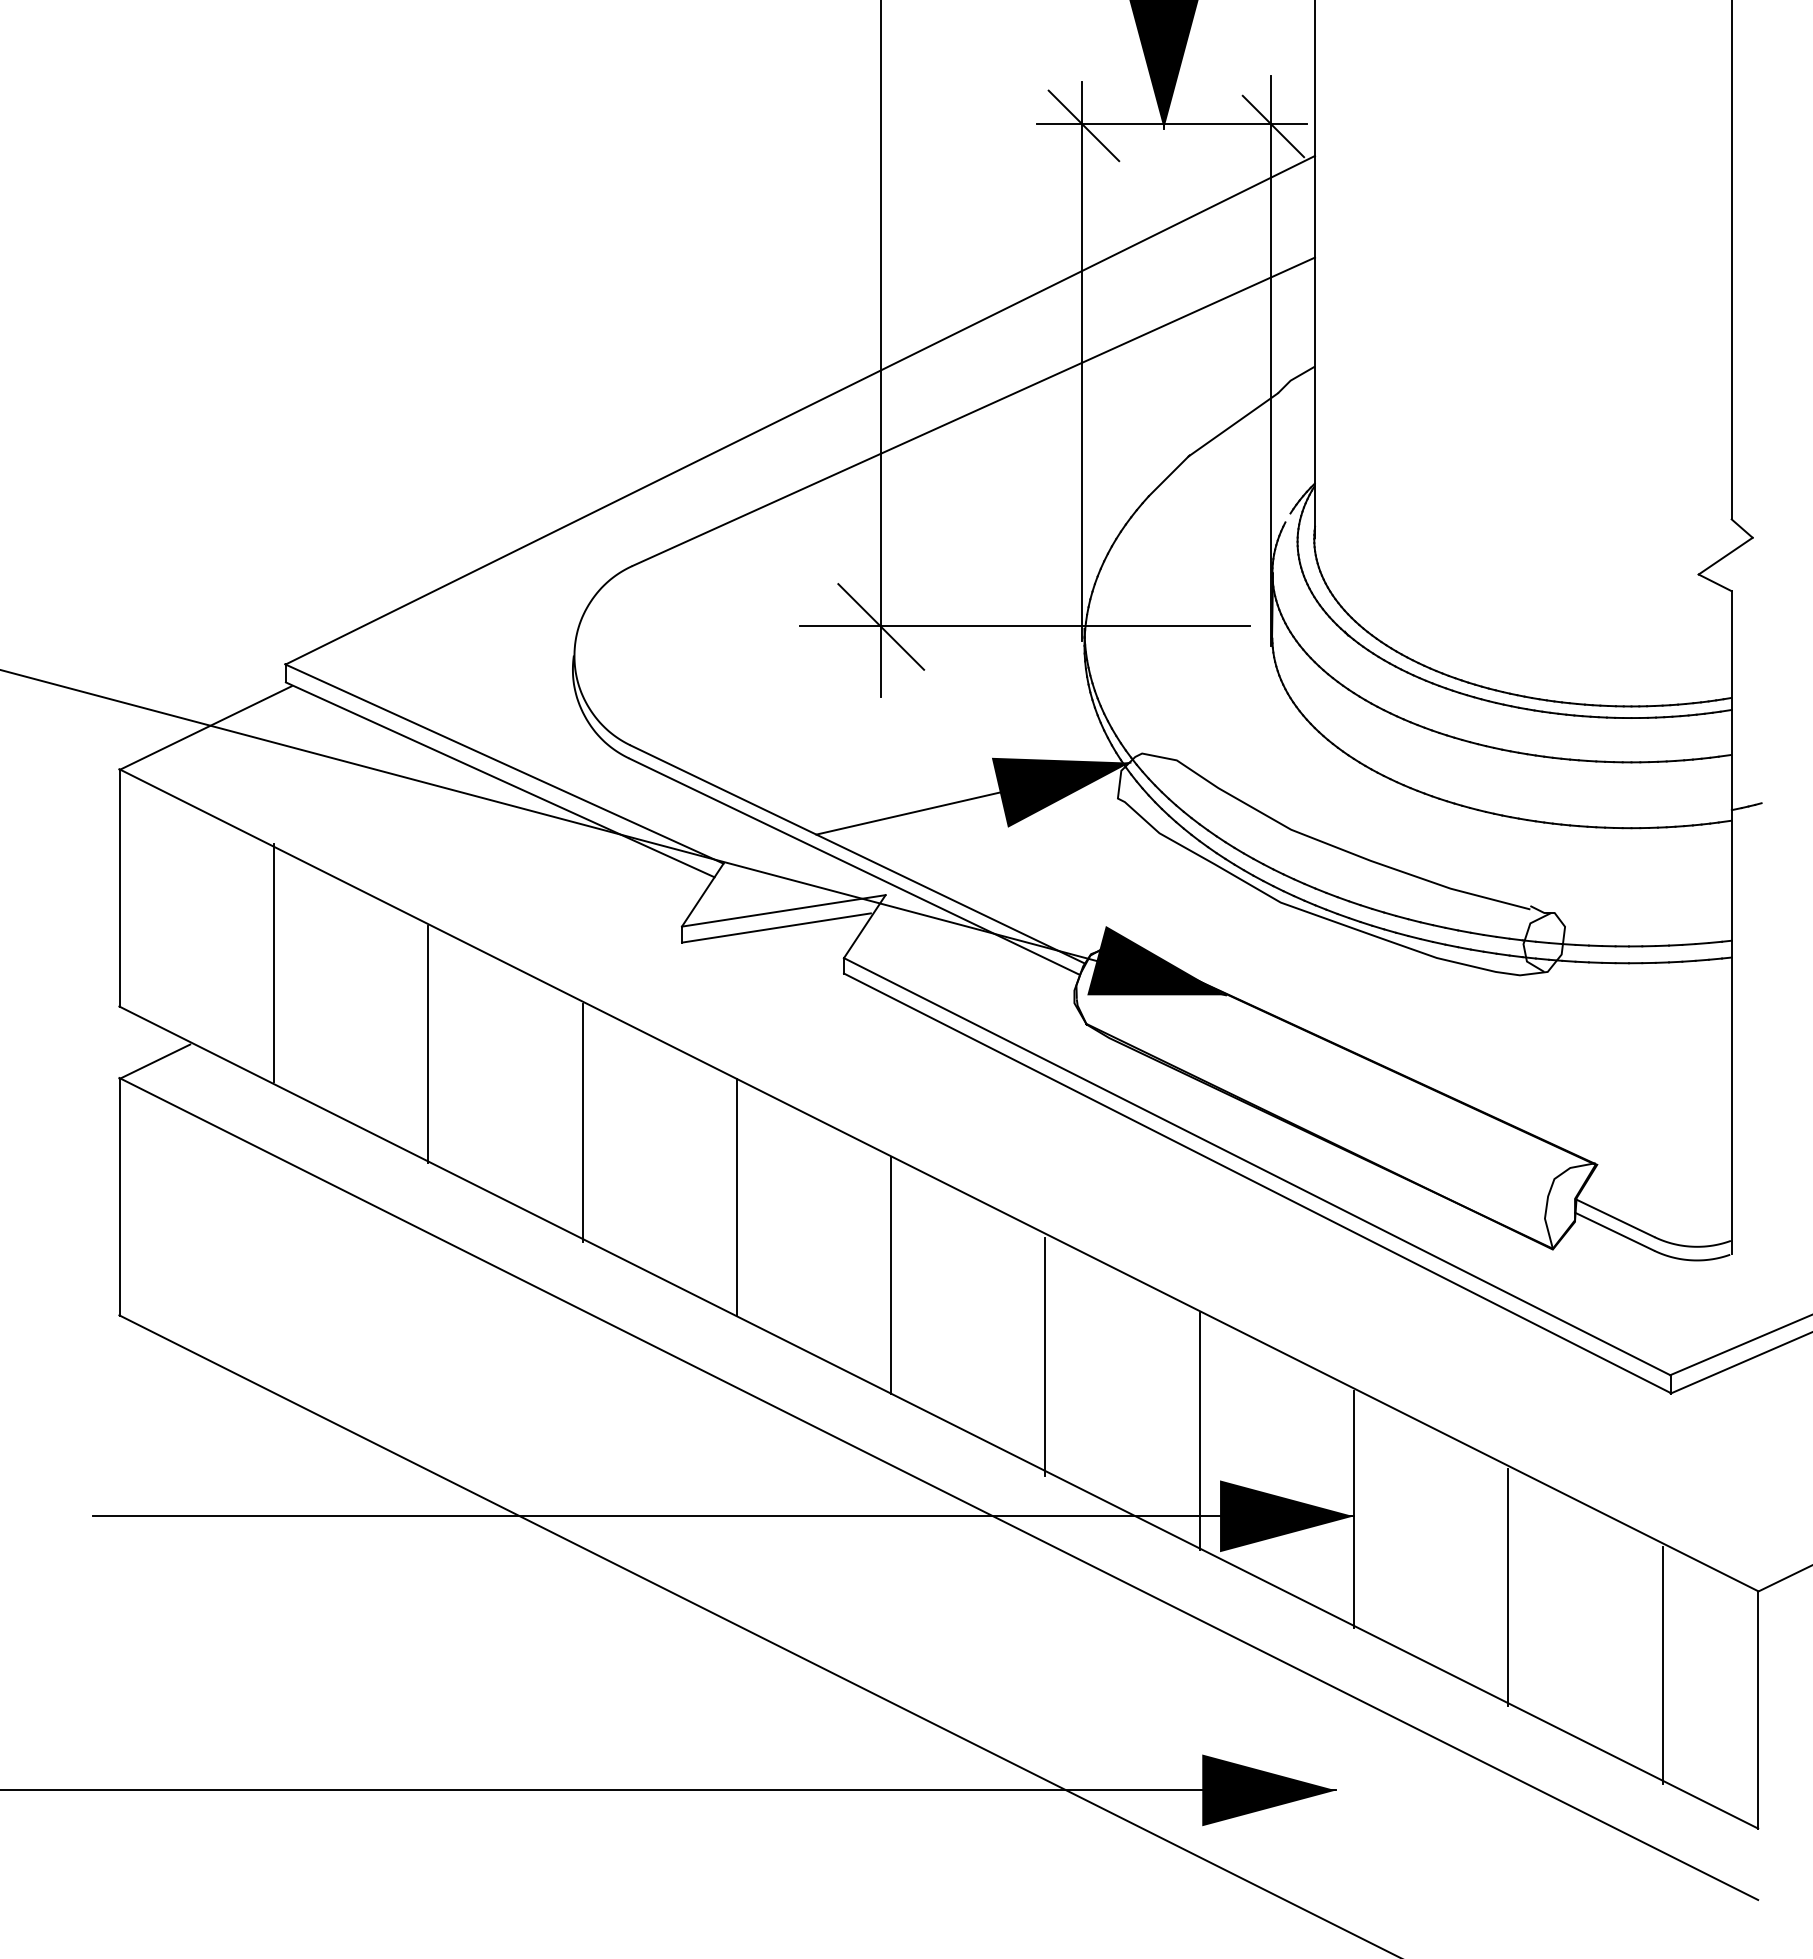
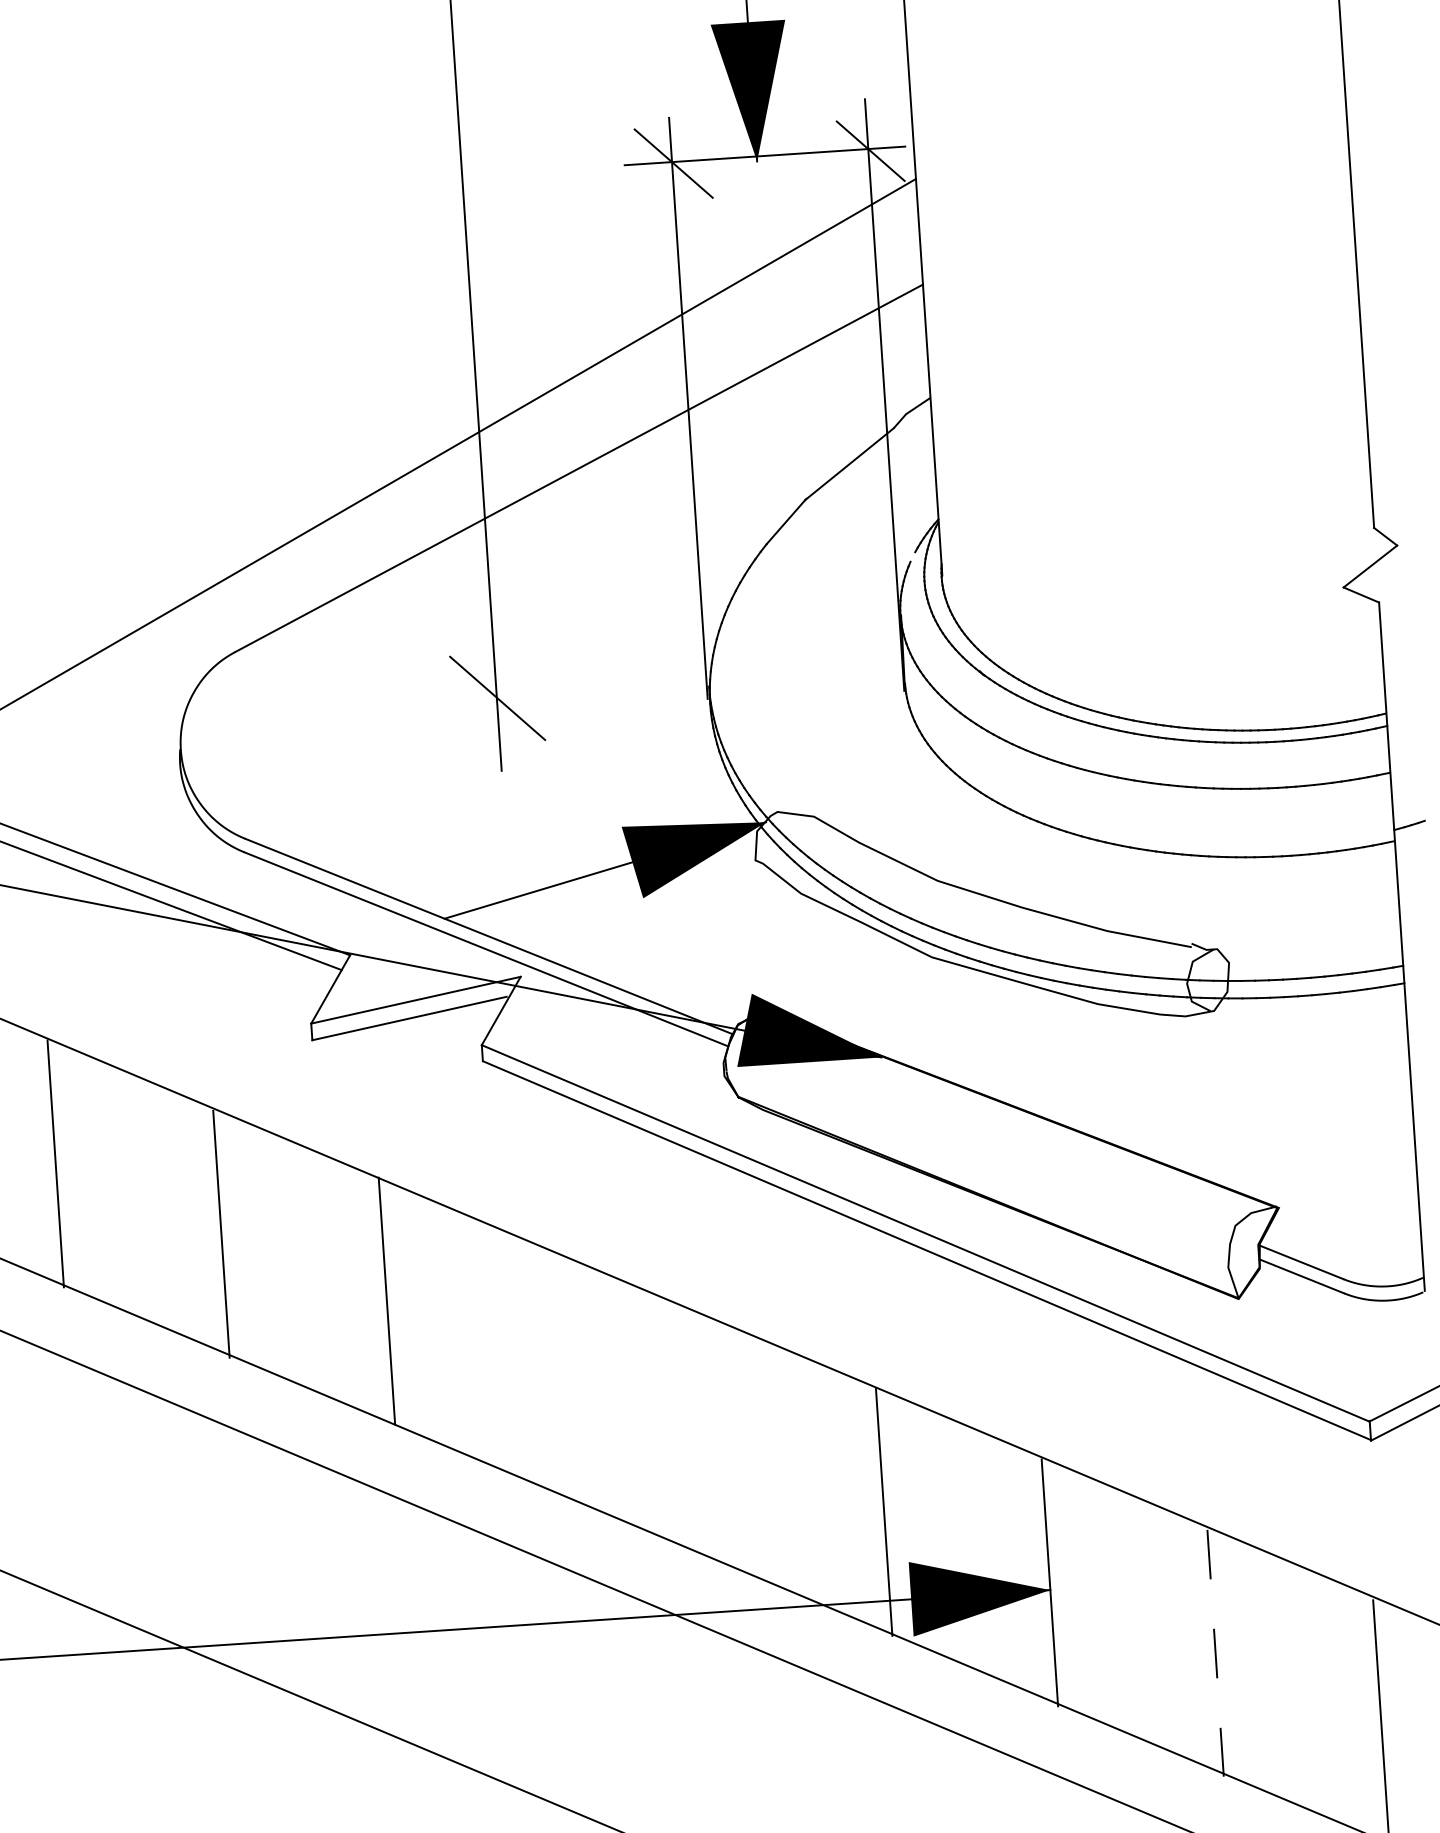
line: (1025, 626) -> (647, 687), removed
line: (891, 1275) -> (553, 1371), removed
line: (1045, 1356) -> (718, 1445), removed
line: (1508, 1587) -> (1215, 1653), solid -> dashed

